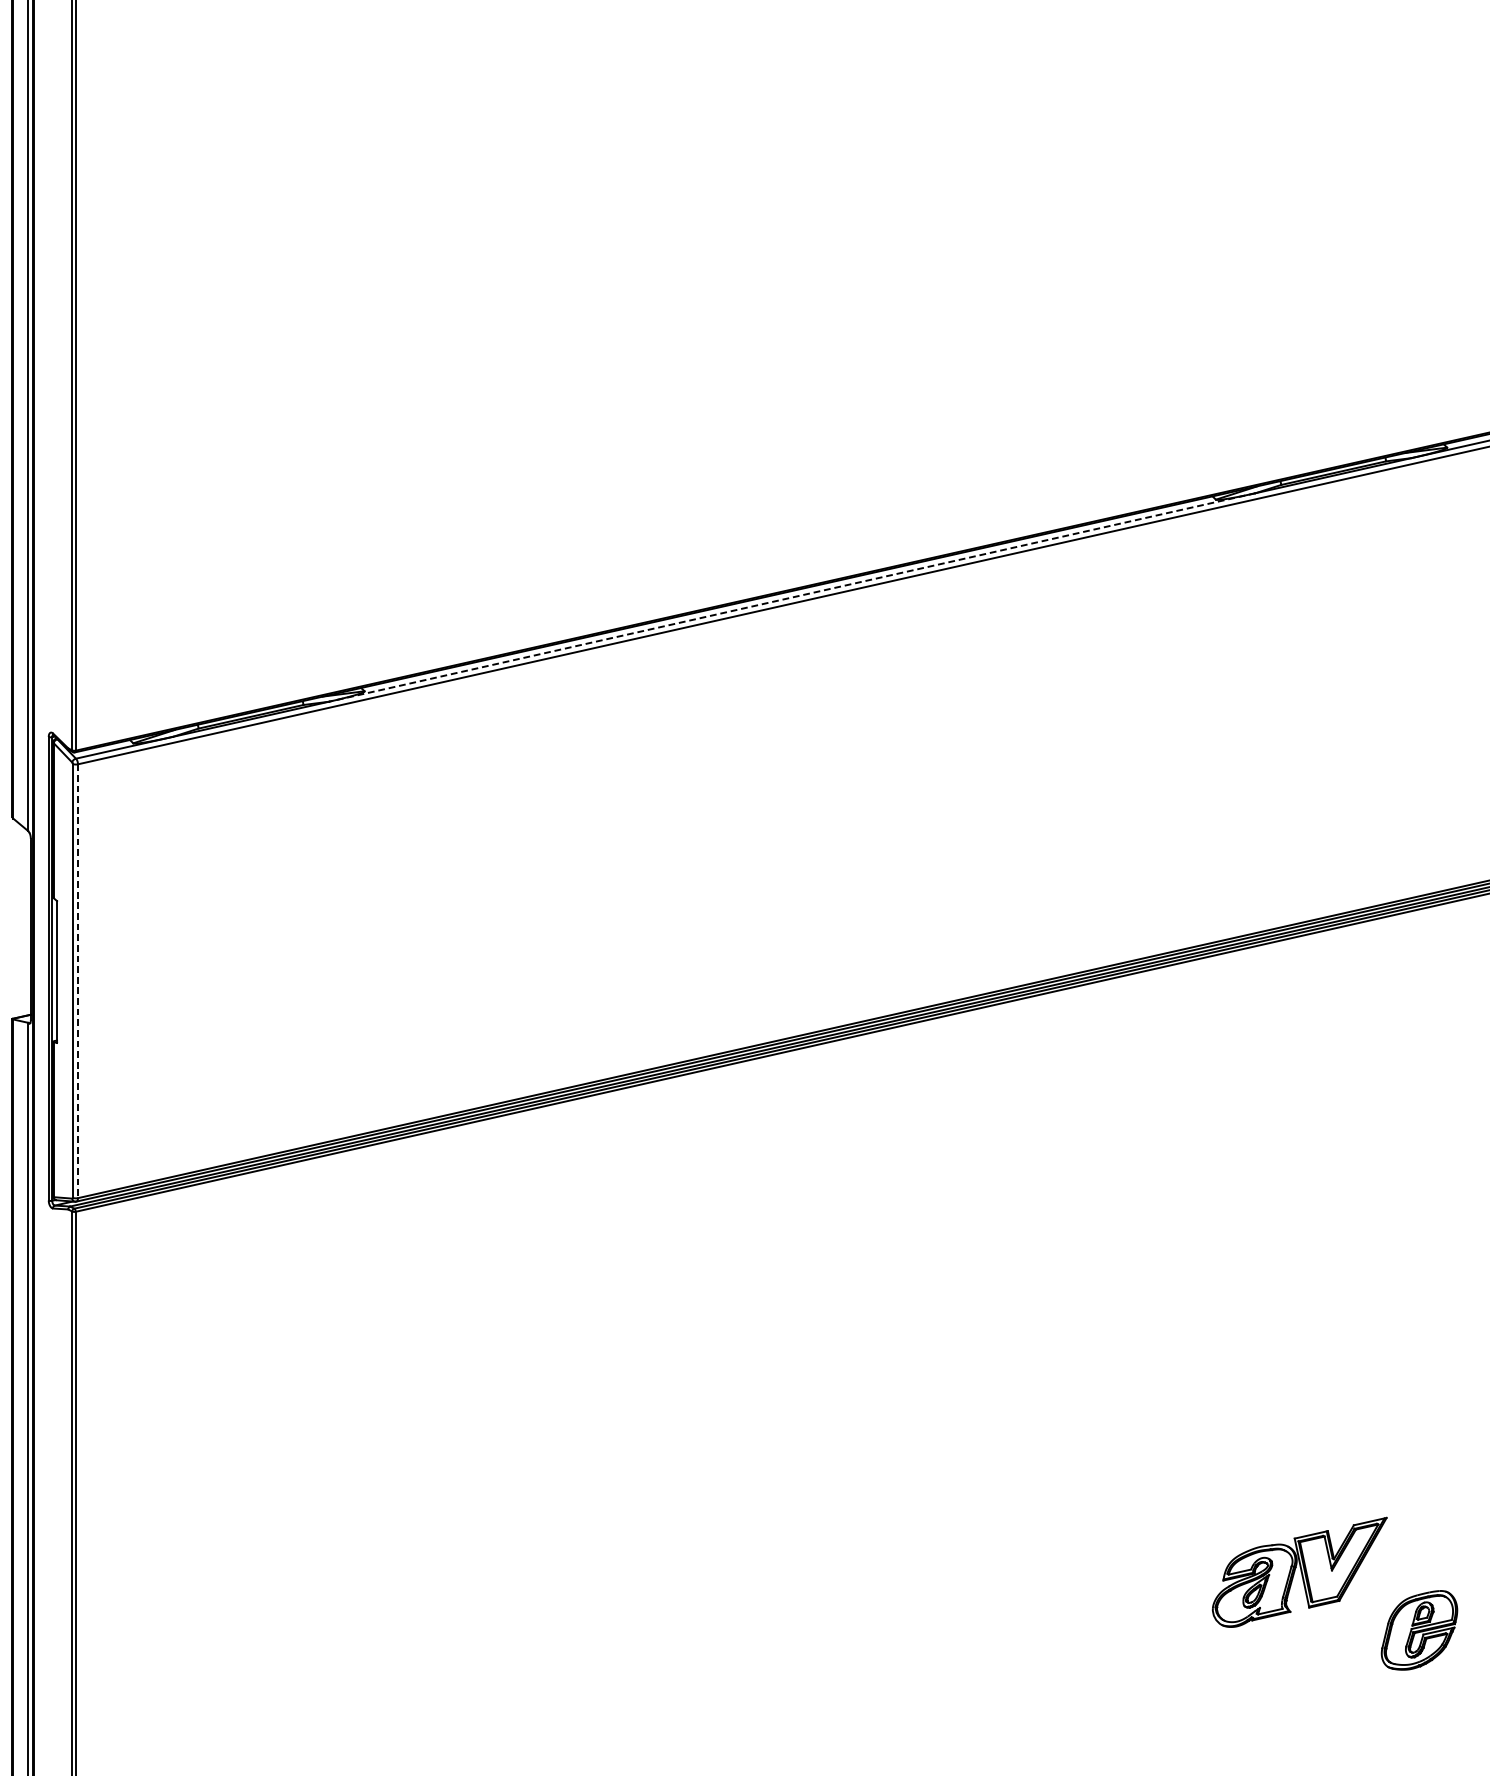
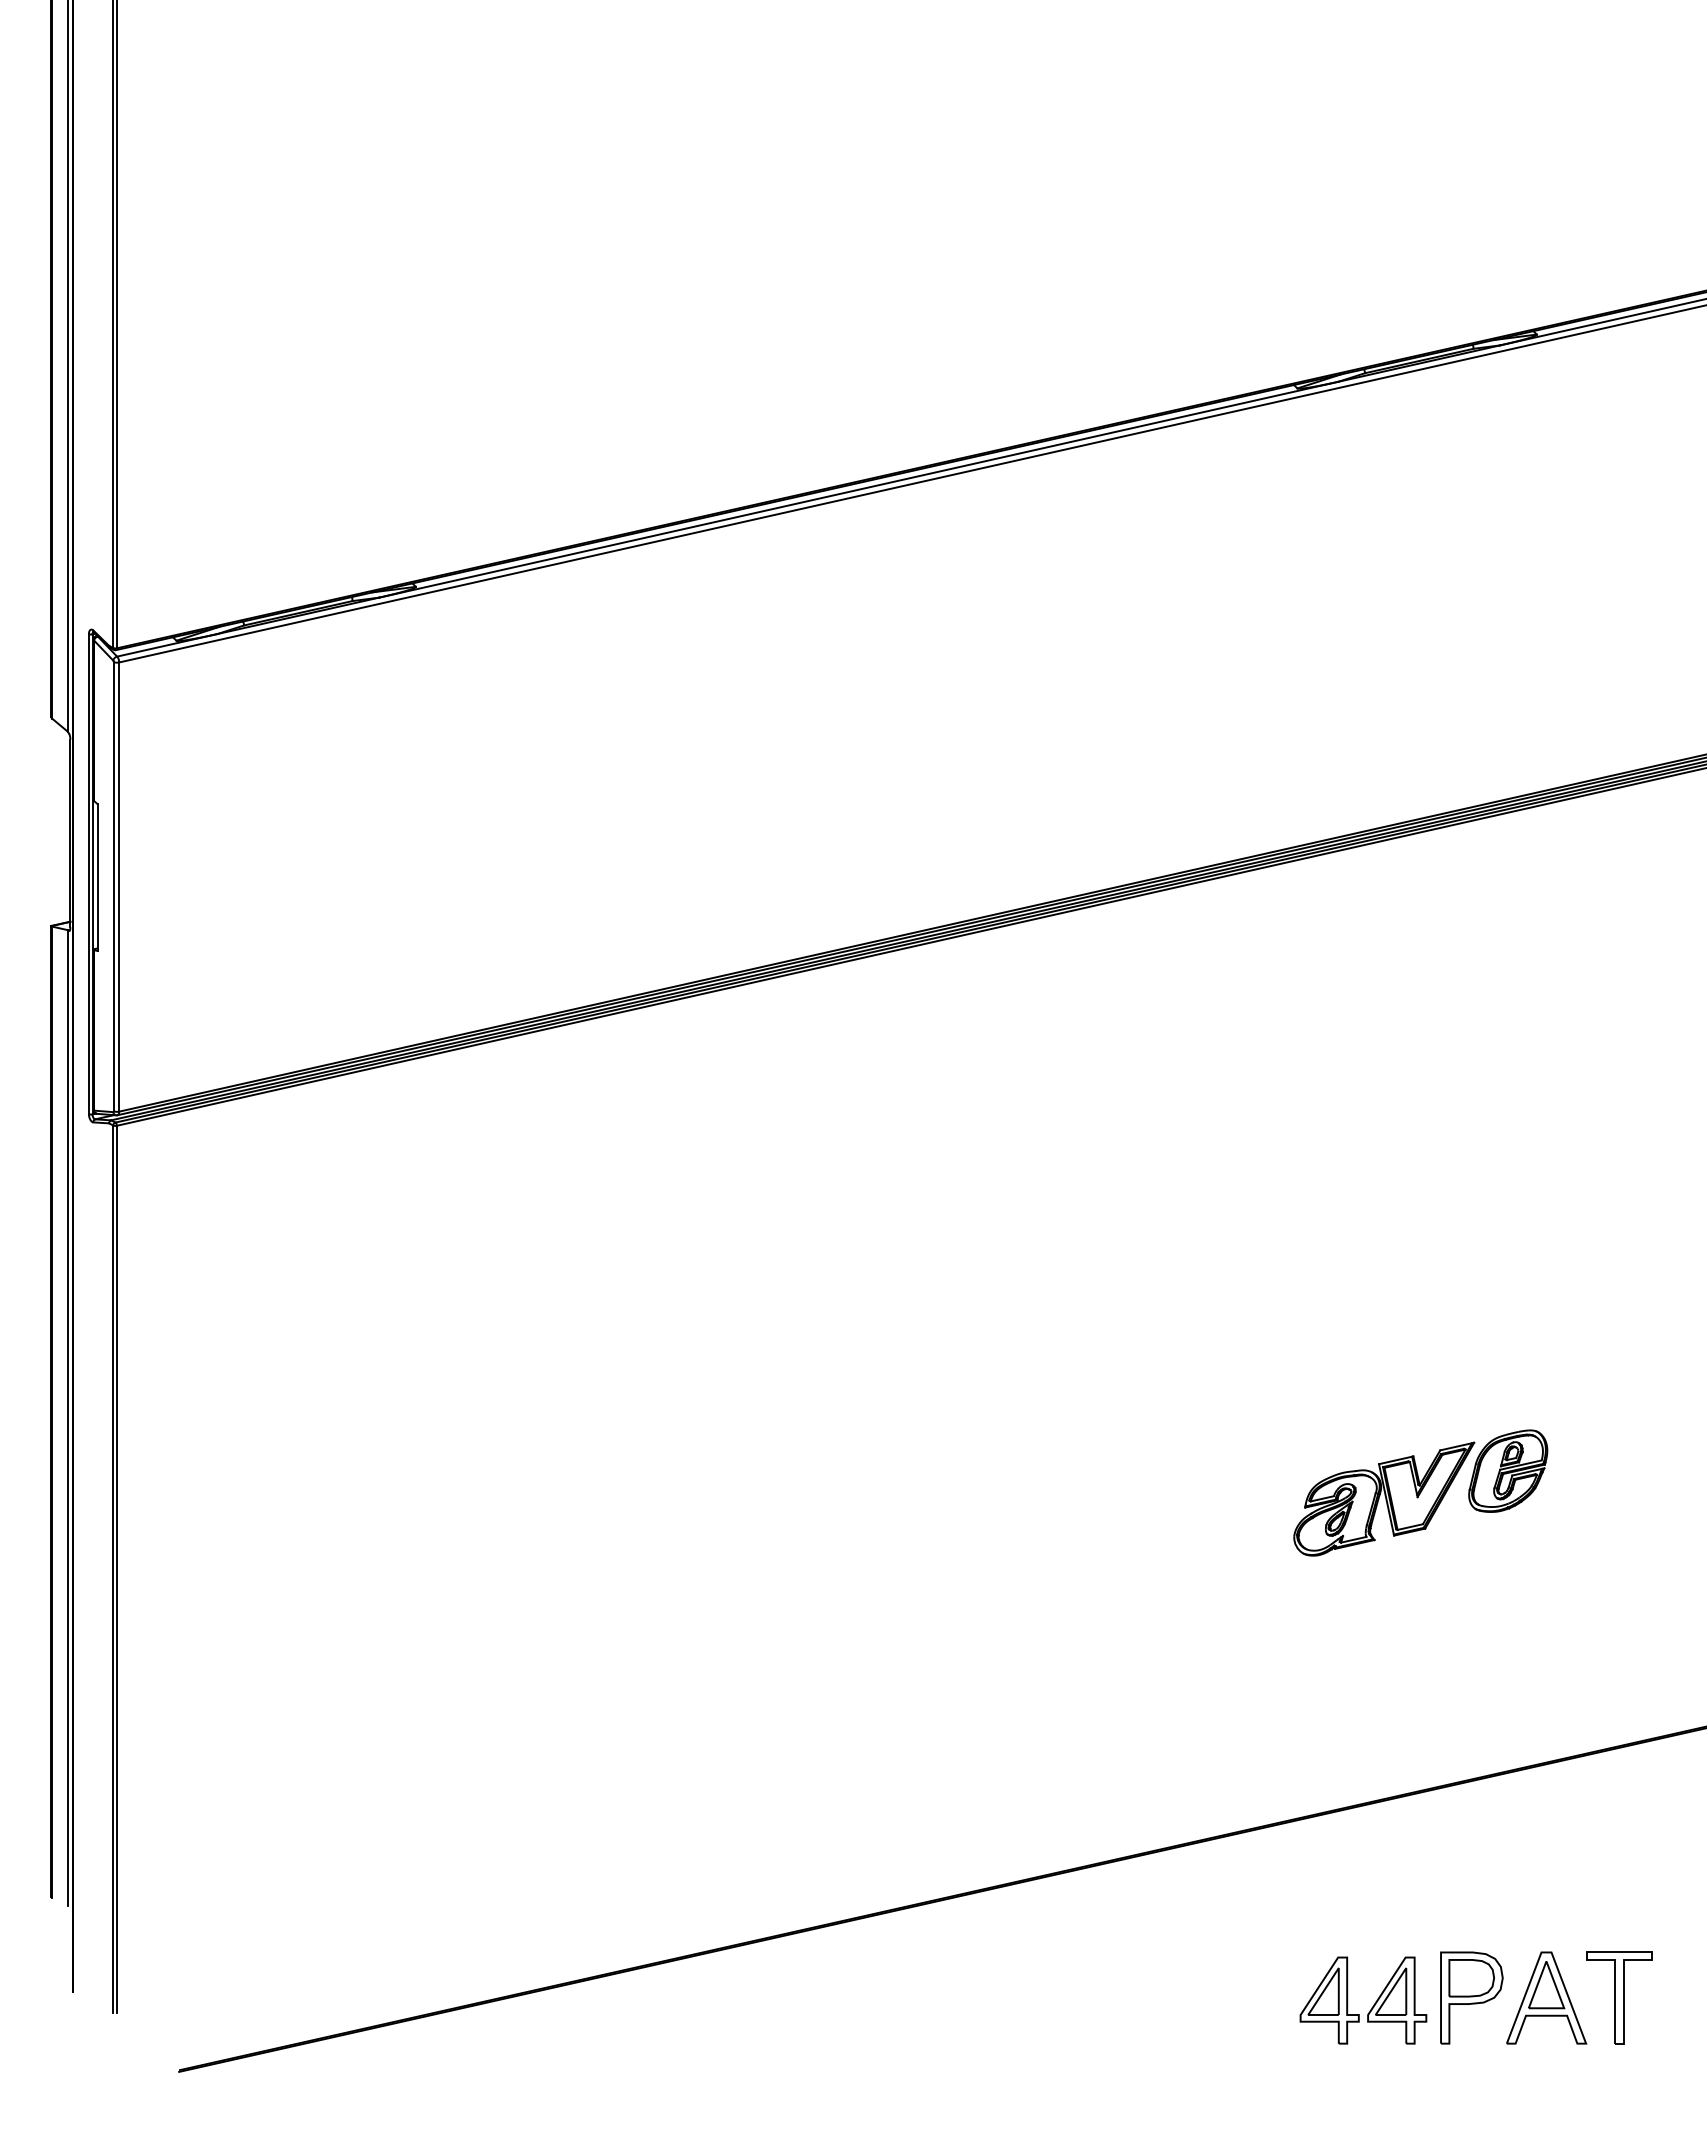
line: (791, 597) -> (858, 489), dashed -> solid
line: (78, 981) -> (119, 887), dashed -> solid
part: (1419, 1629) -> (1508, 1470), moved

